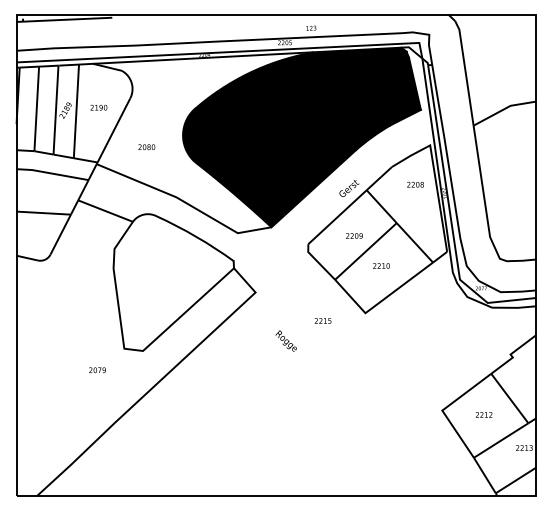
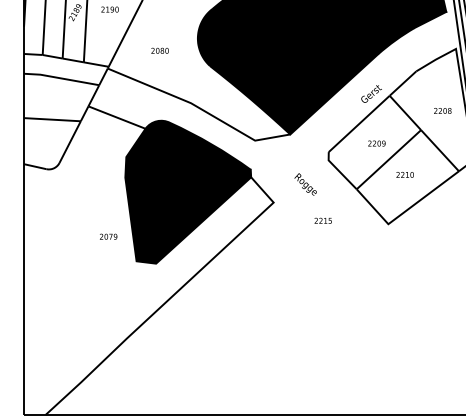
text: (415, 184) -> (442, 110), moved
fill: (173, 282) -> (187, 192), added
text: (322, 320) -> (322, 220), moved
text: (285, 340) -> (304, 183), moved
text: (97, 370) -> (108, 237), moved

